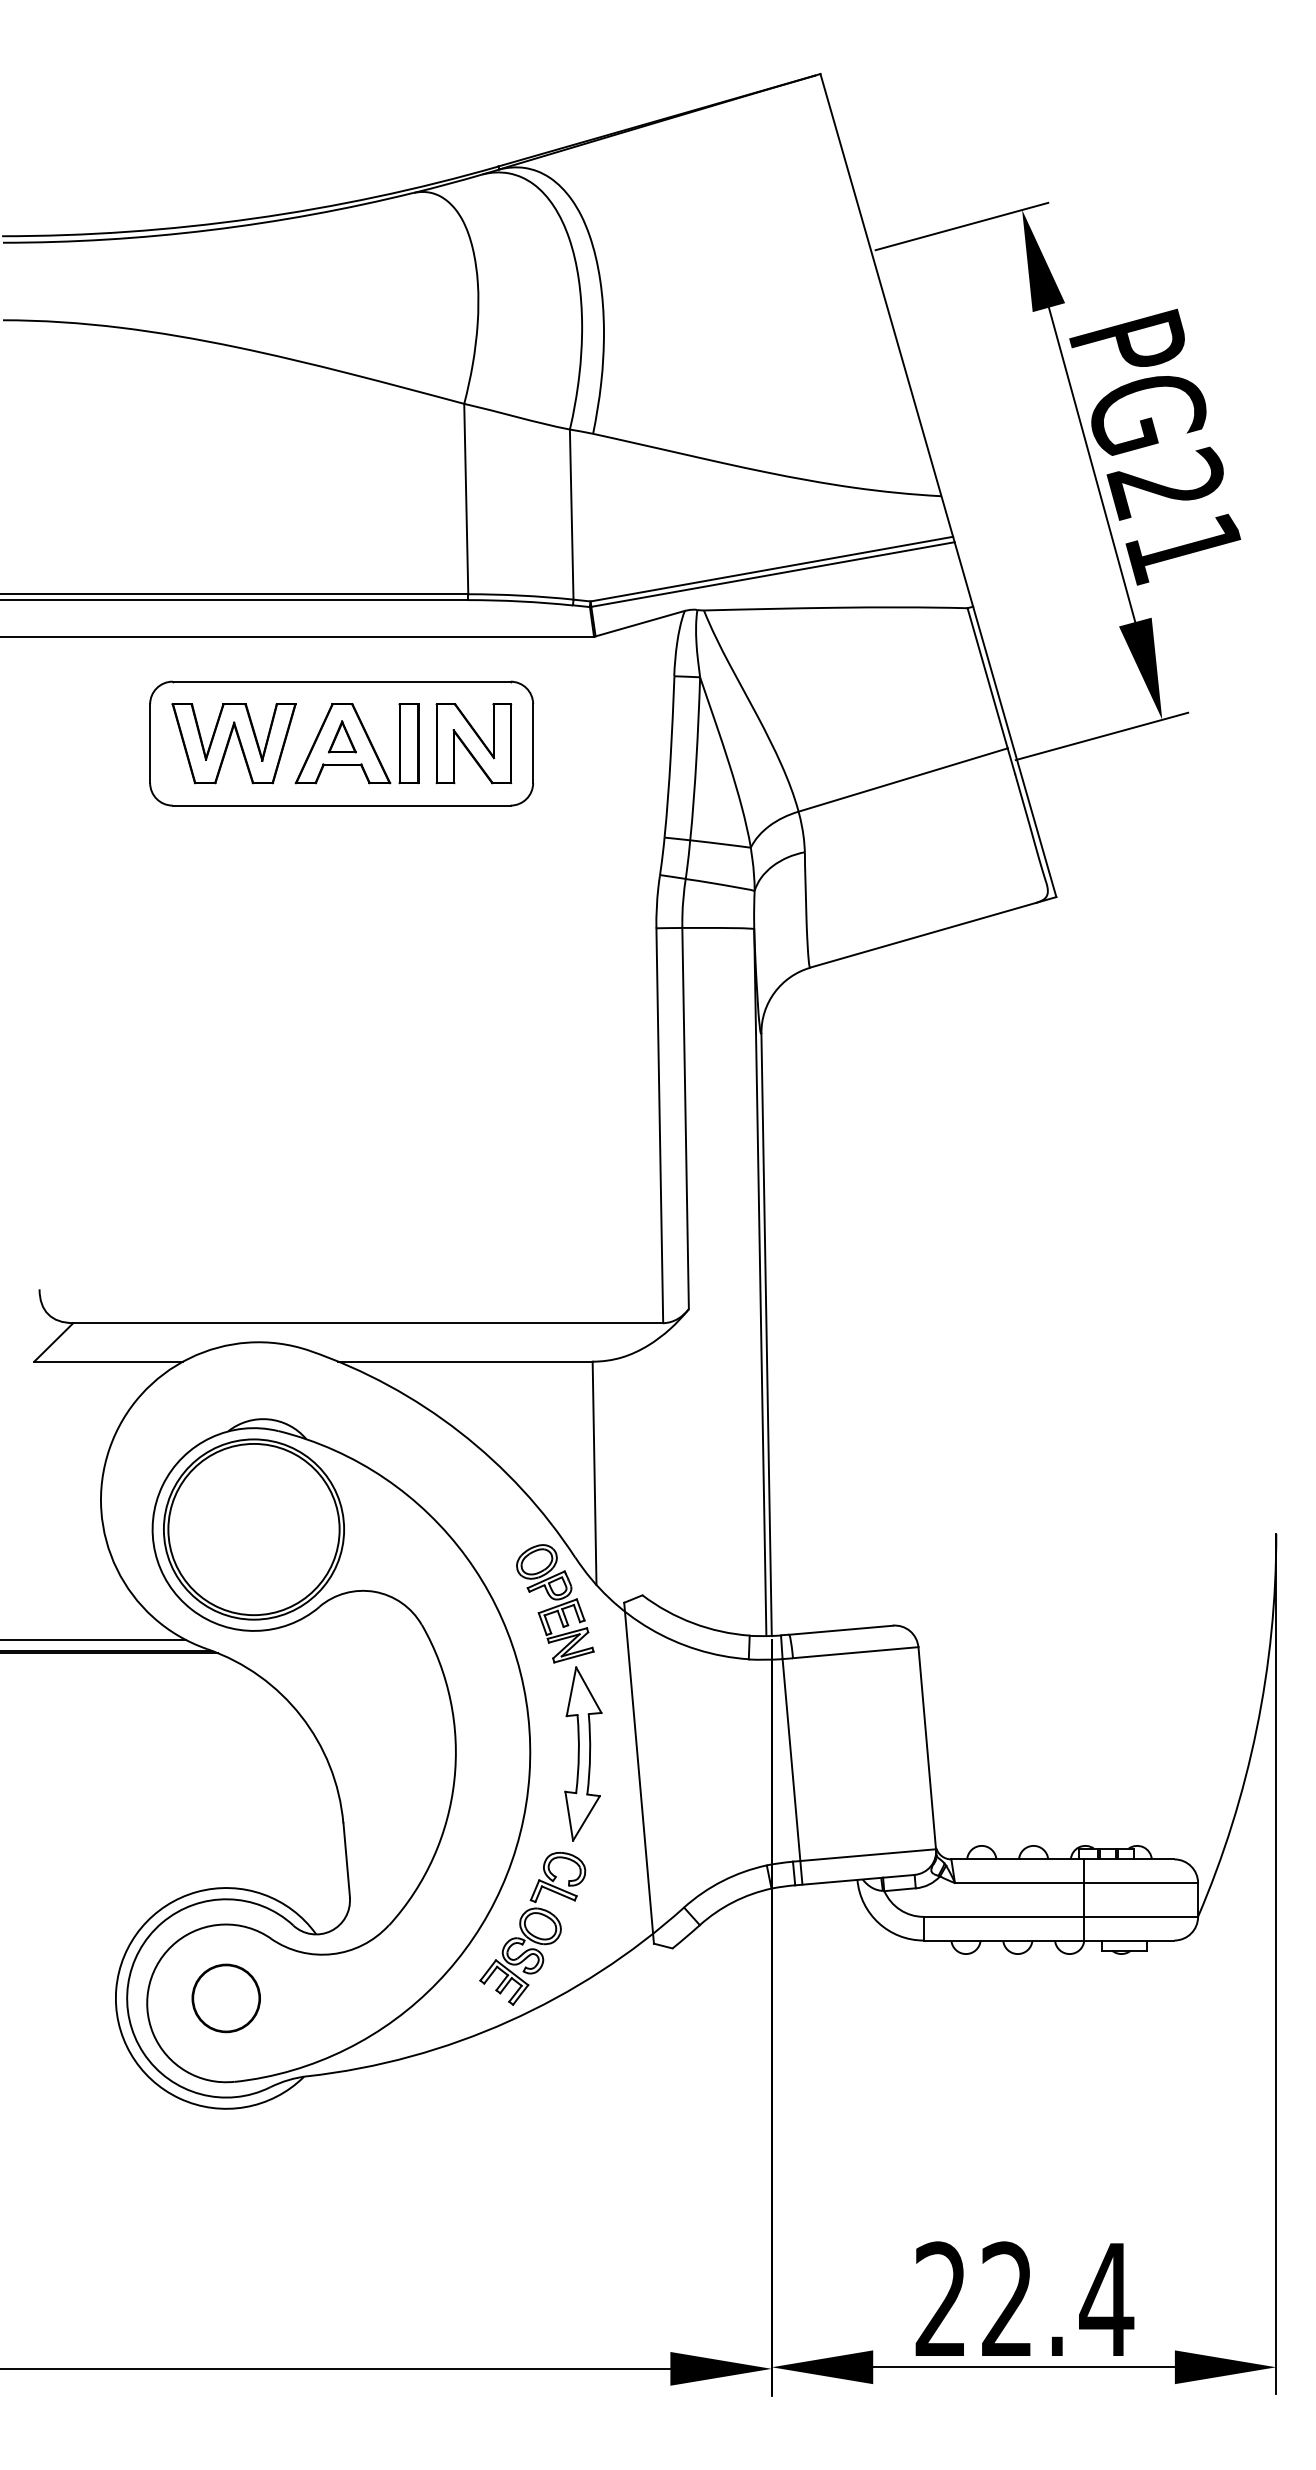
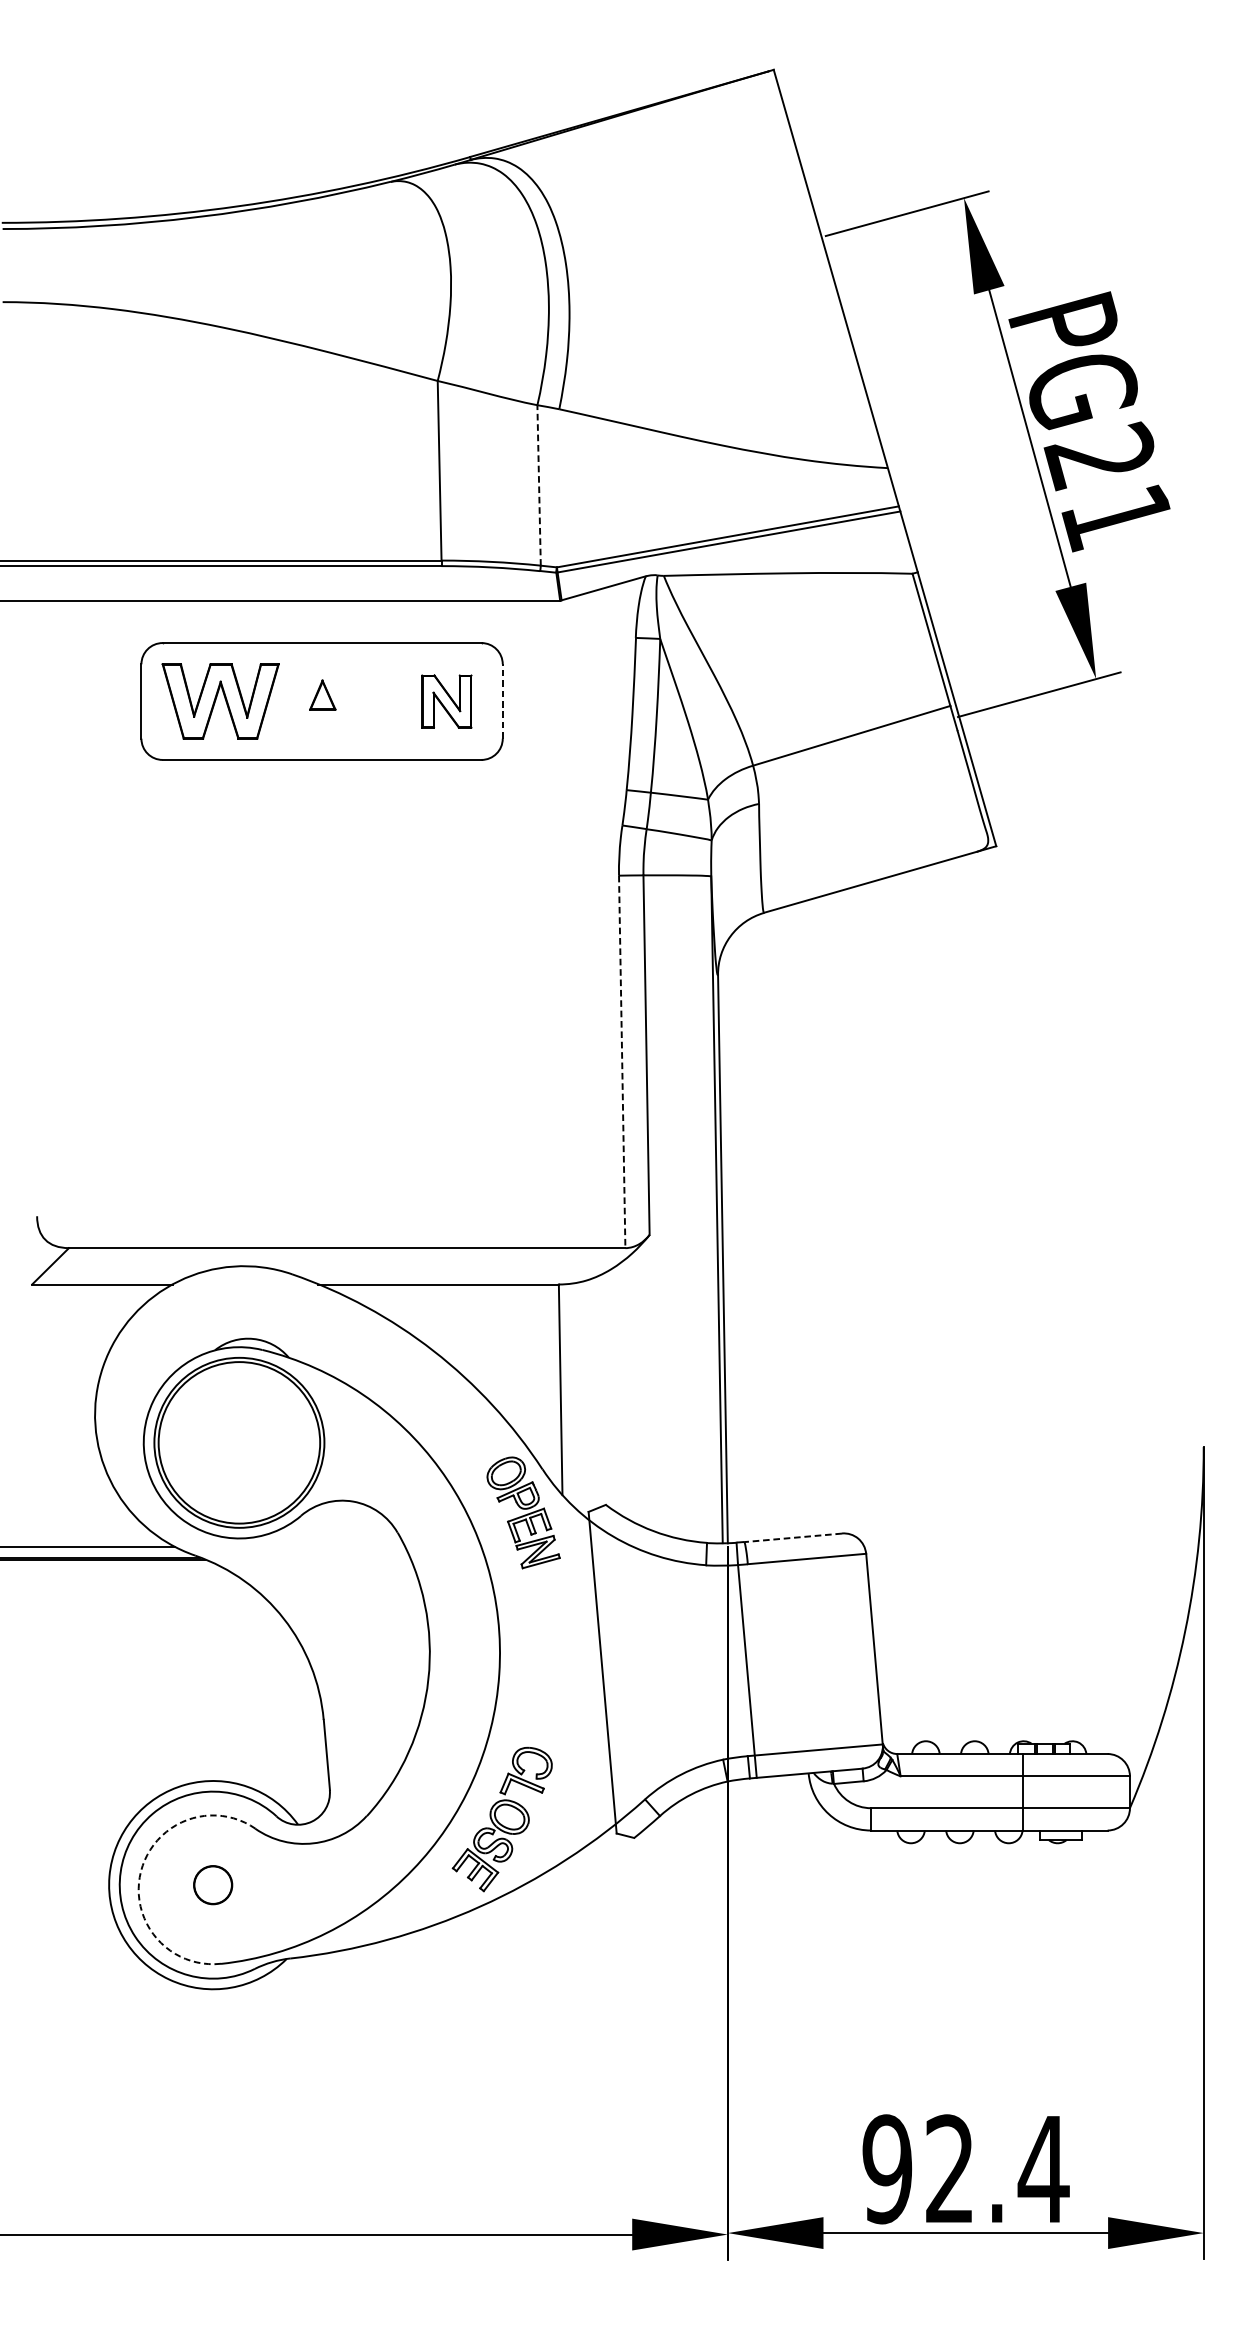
line: (571, 514) -> (538, 485), solid -> dashed
part: (356, 743) -> (336, 701), removed
part: (473, 743) -> (446, 701), size x0.7
line: (533, 743) -> (503, 701), solid -> dashed
line: (659, 1126) -> (621, 1062), solid -> dashed
line: (840, 1630) -> (792, 1538), solid -> dashed
part: (583, 1753) -> (550, 1654), removed
arc: (149, 1983) -> (140, 1871), solid -> dashed
part: (225, 1998) -> (212, 1885), size x0.6
text: (940, 2299) -> (886, 2169), 22.4 -> 92.4

